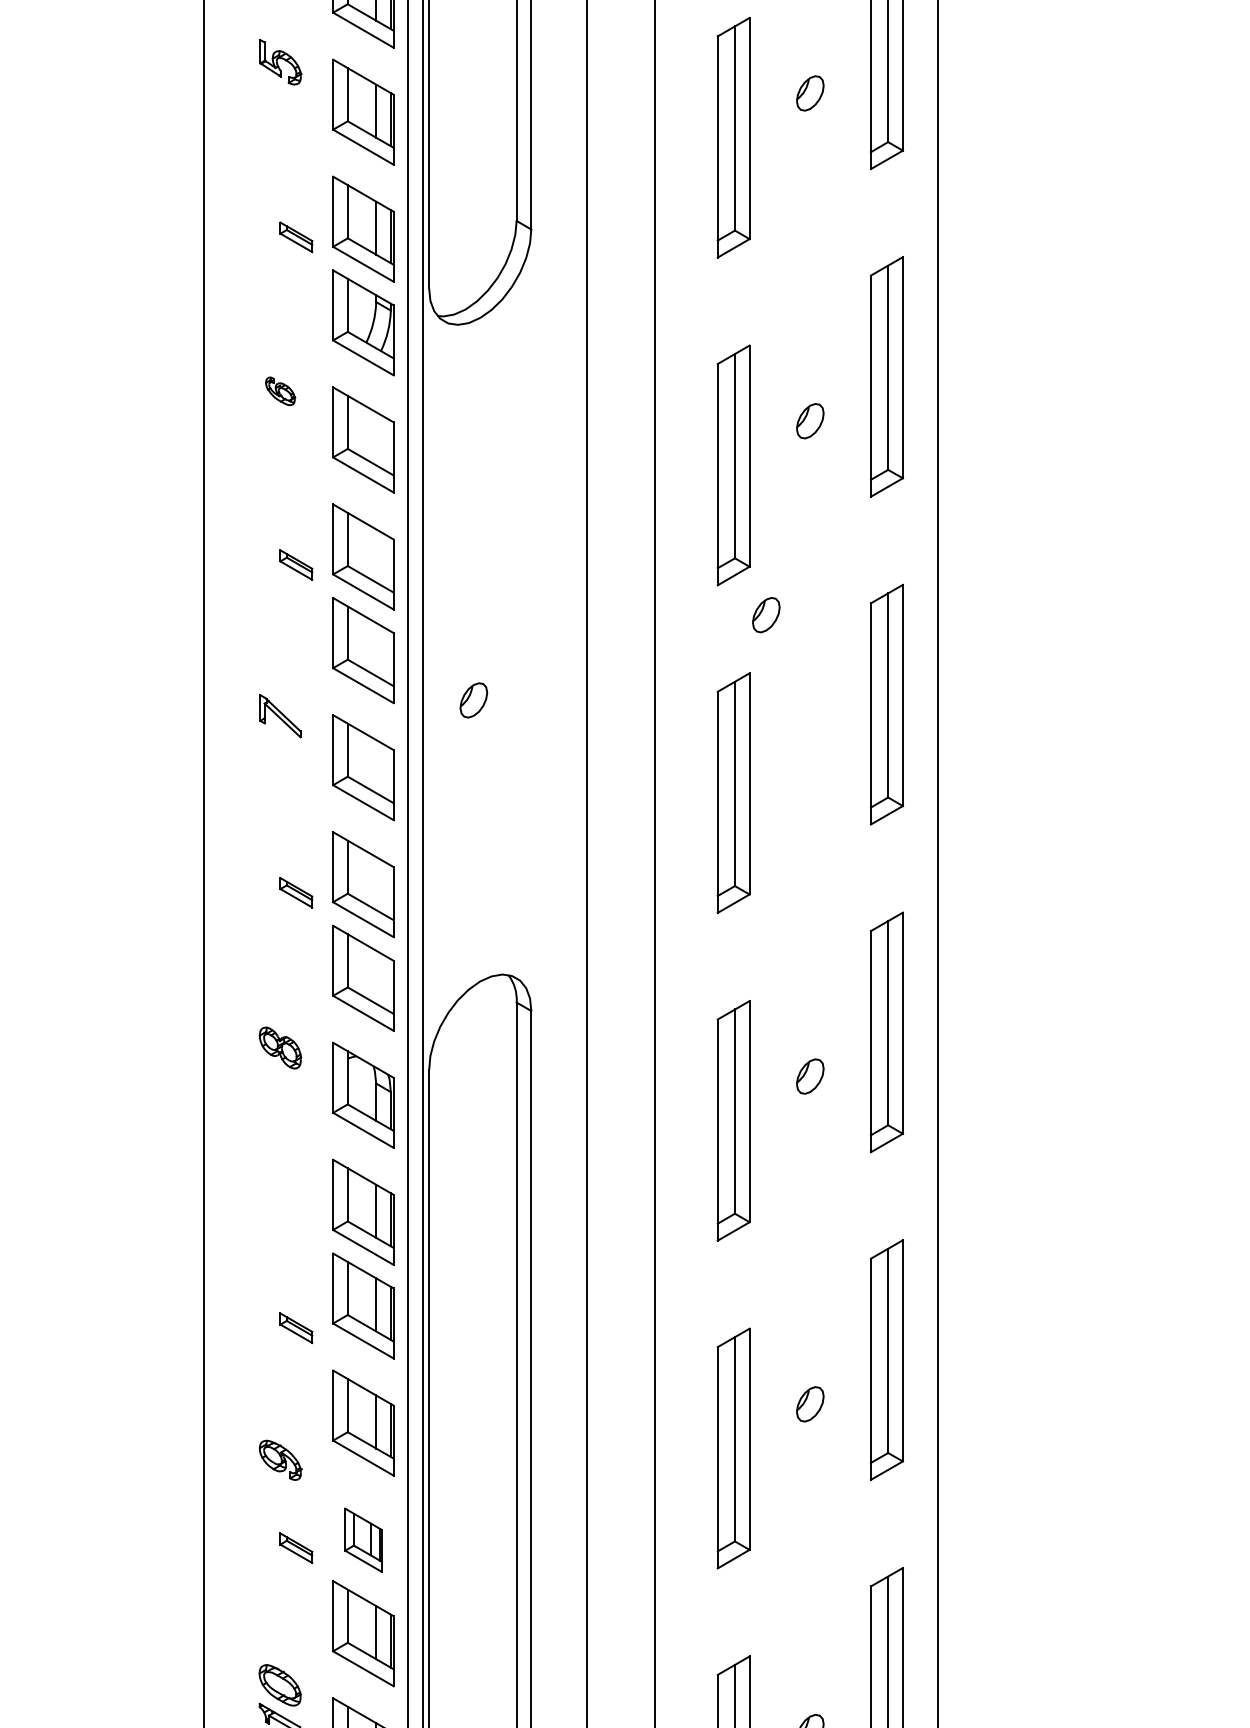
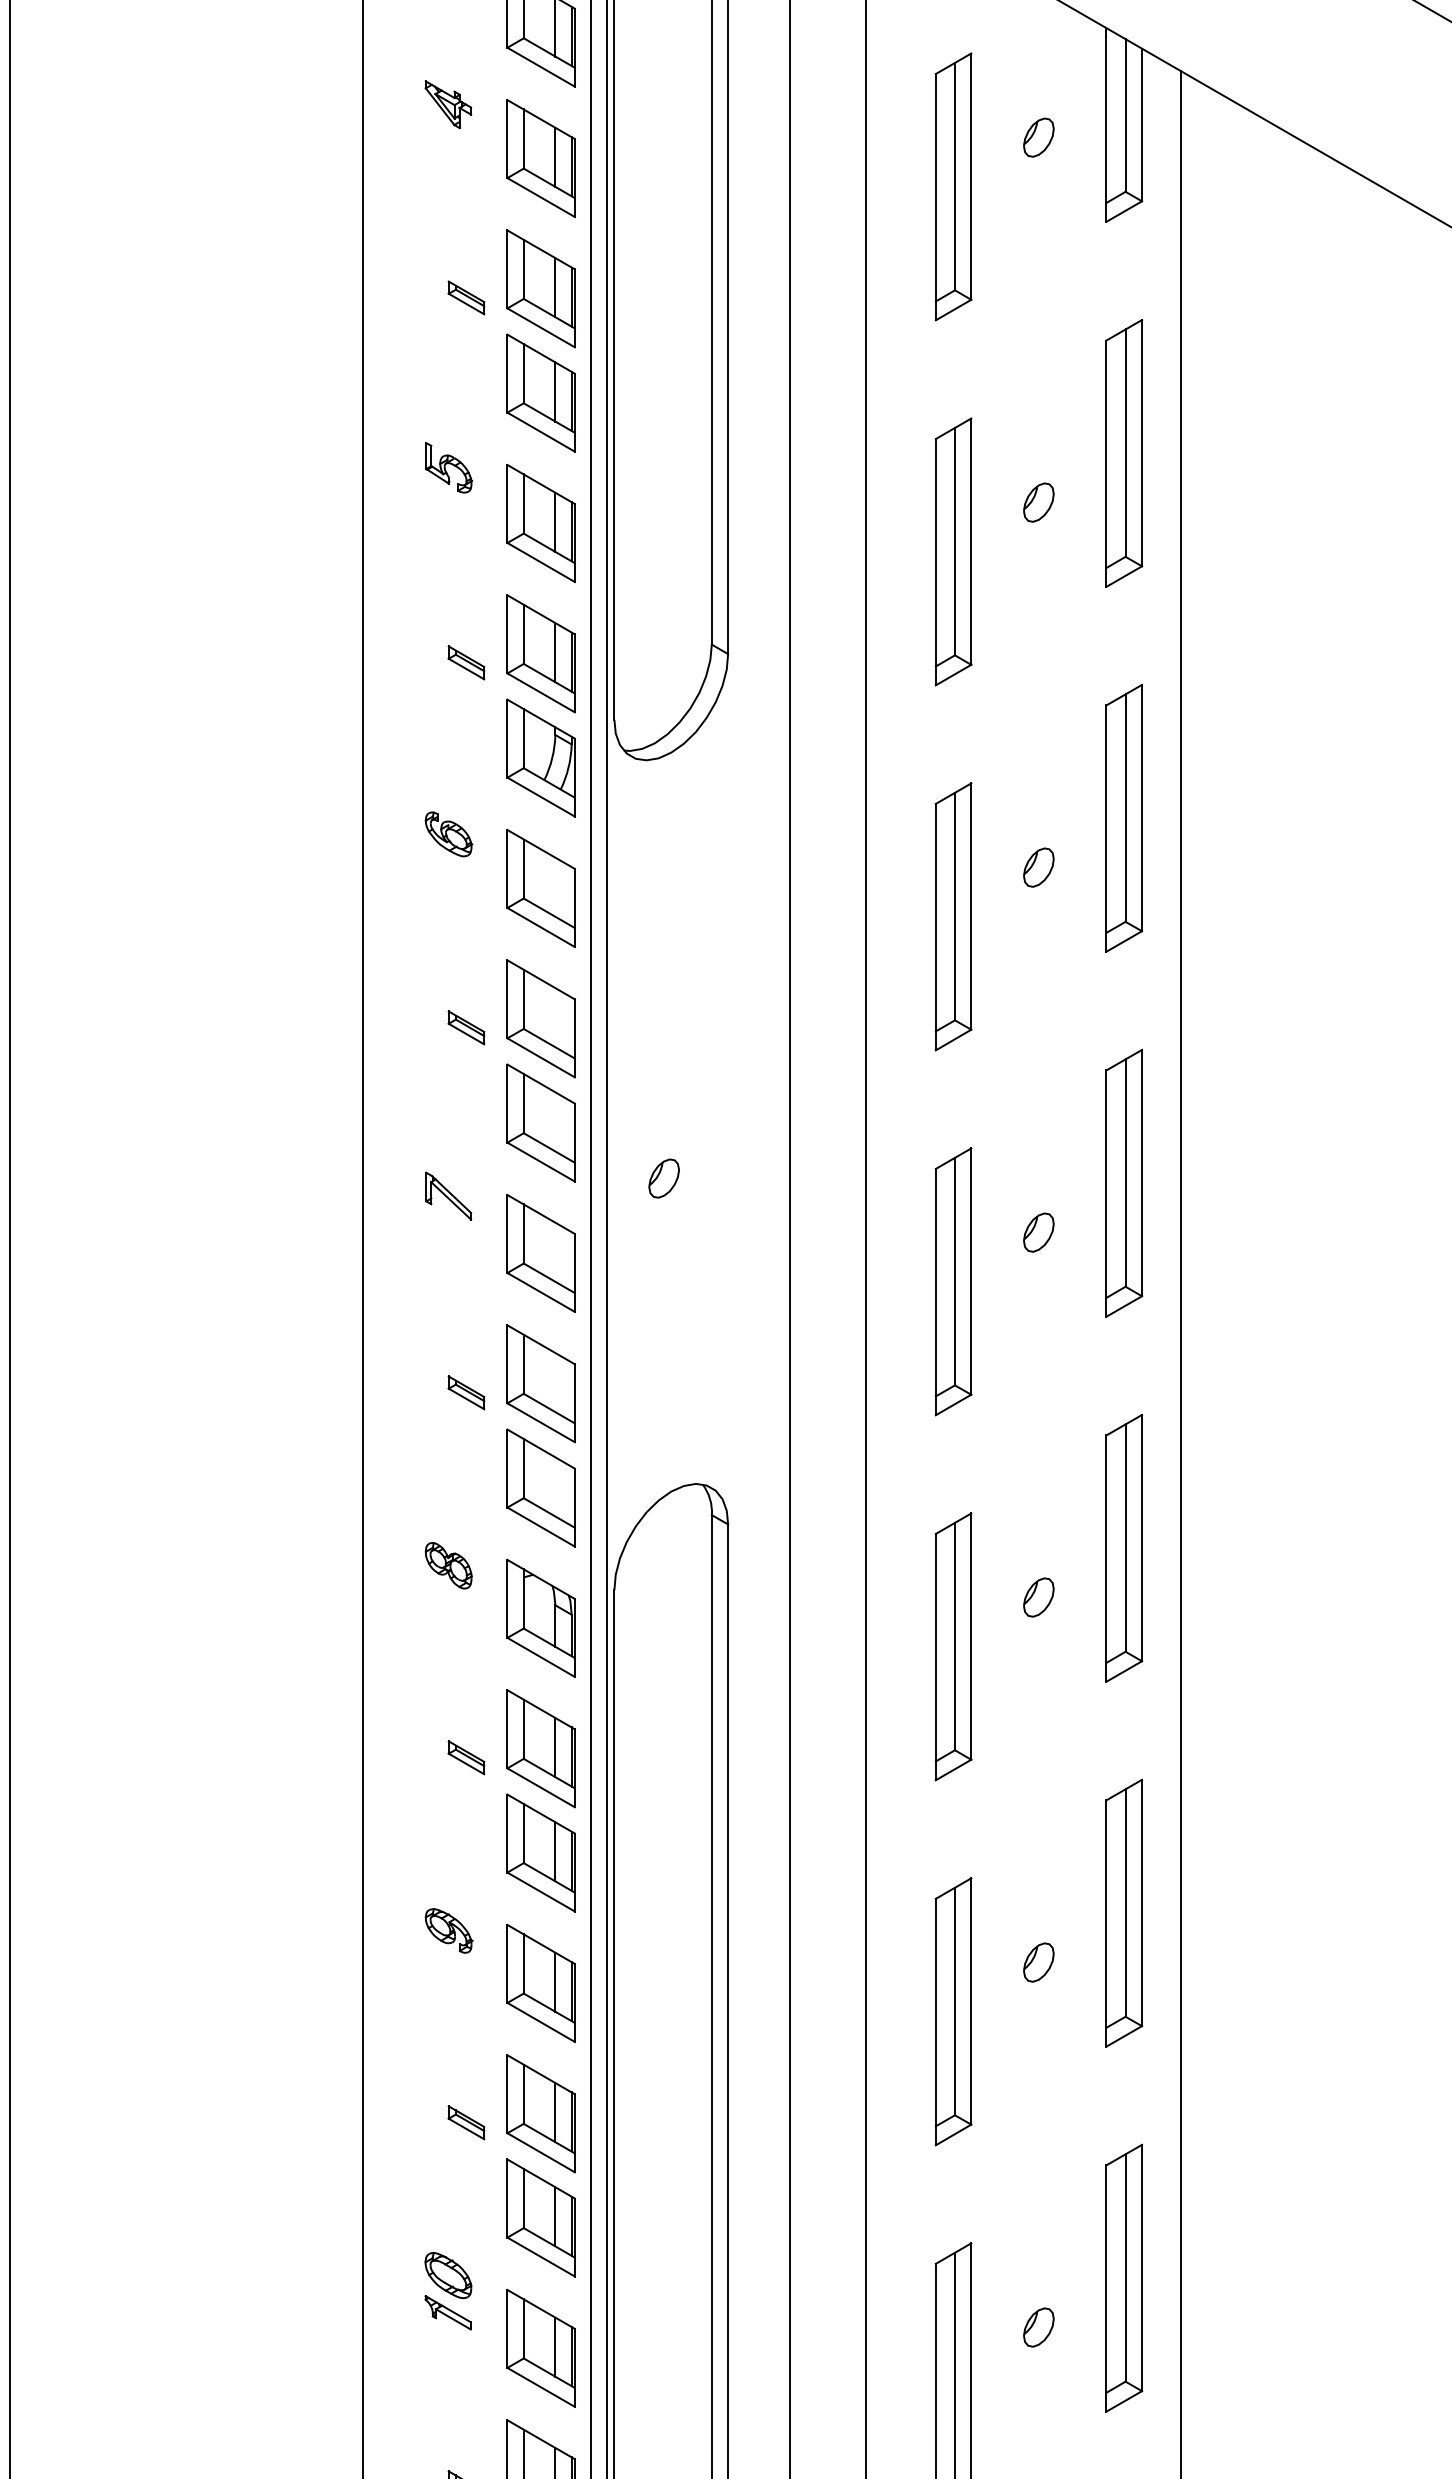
part: (280, 391) -> (448, 834), size x1.43
part: (765, 615) -> (1038, 1232), moved
part: (296, 1327) -> (466, 1757), moved
part: (280, 1459) -> (448, 1930), moved
part: (362, 1539) -> (540, 2113), size x1.67

